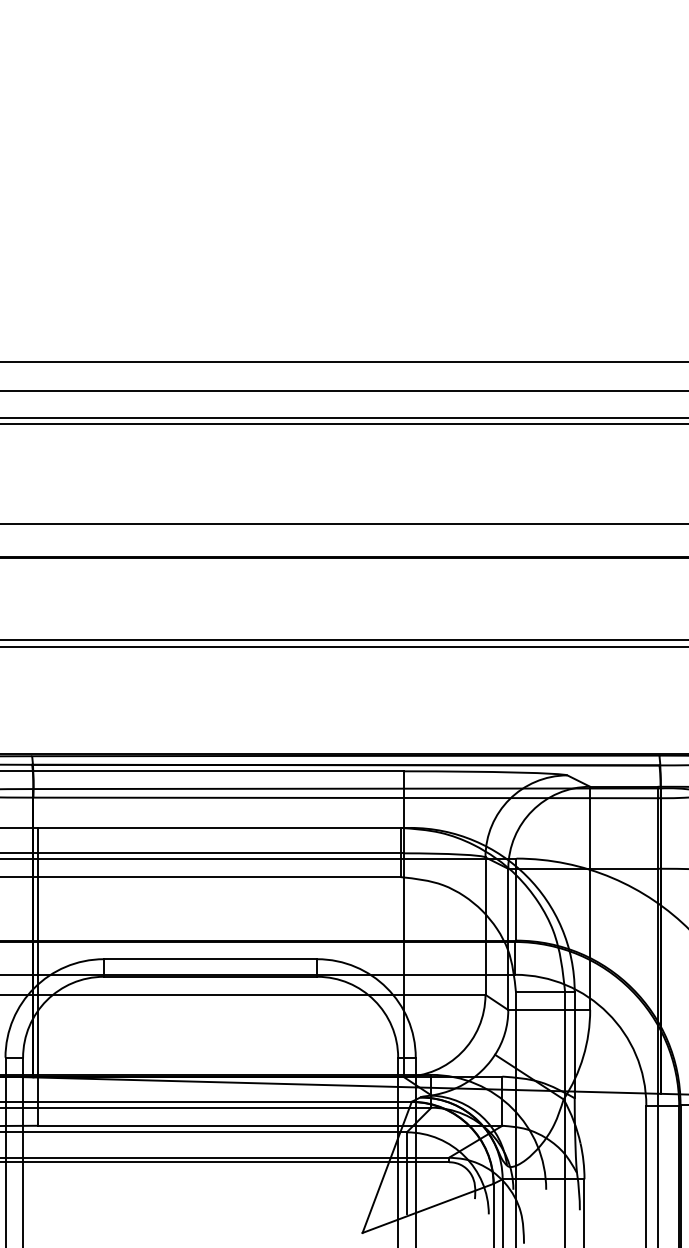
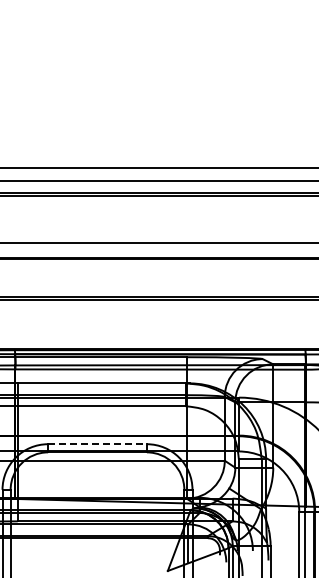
line: (212, 959) -> (98, 444), solid -> dashed

